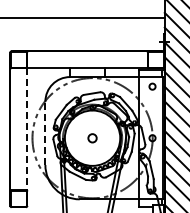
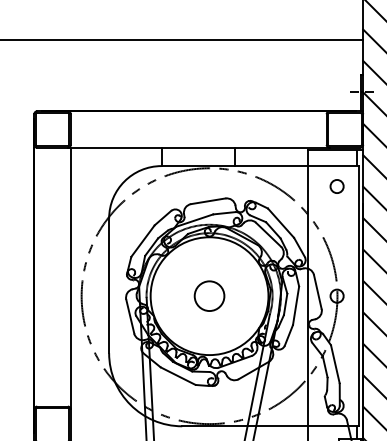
line: (27, 130) -> (71, 279), dashed -> solid
line: (45, 133) -> (109, 286), dashed -> solid
circle: (92, 138) -> (209, 296), size x1.67

